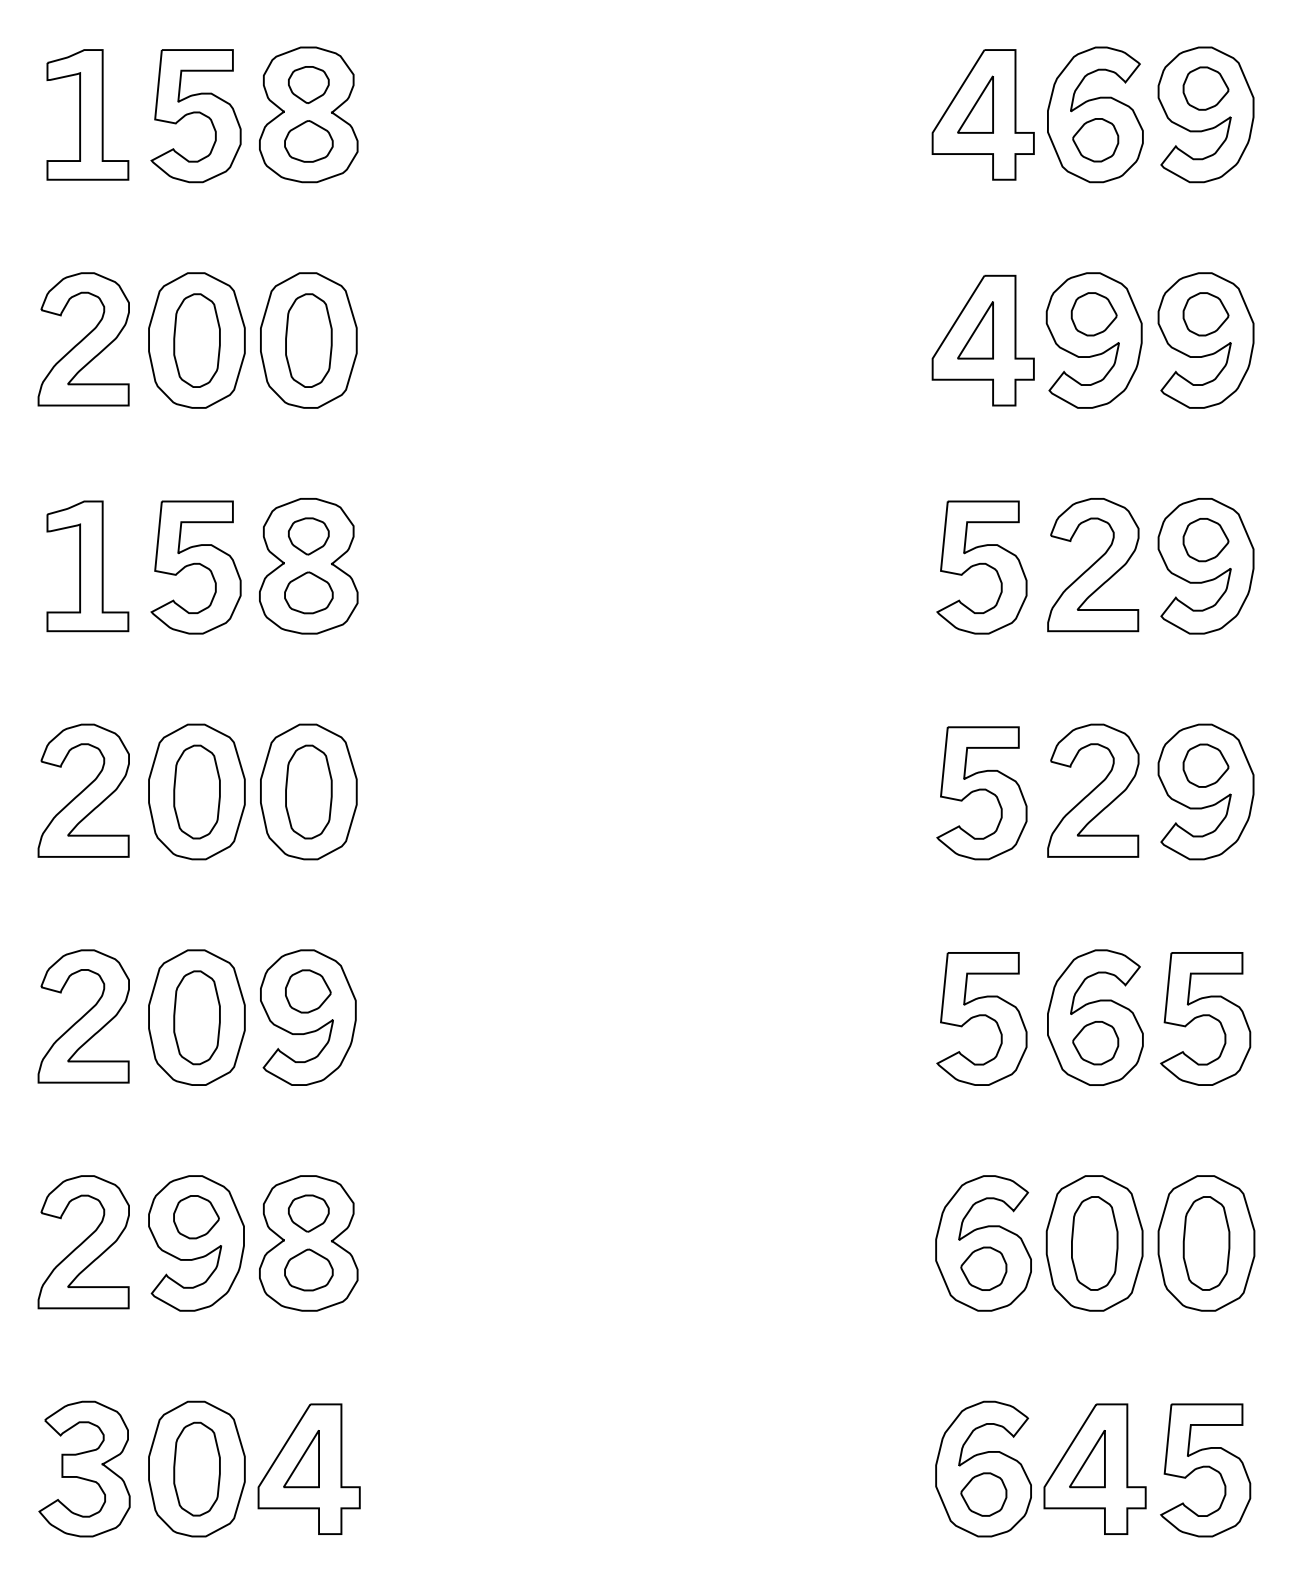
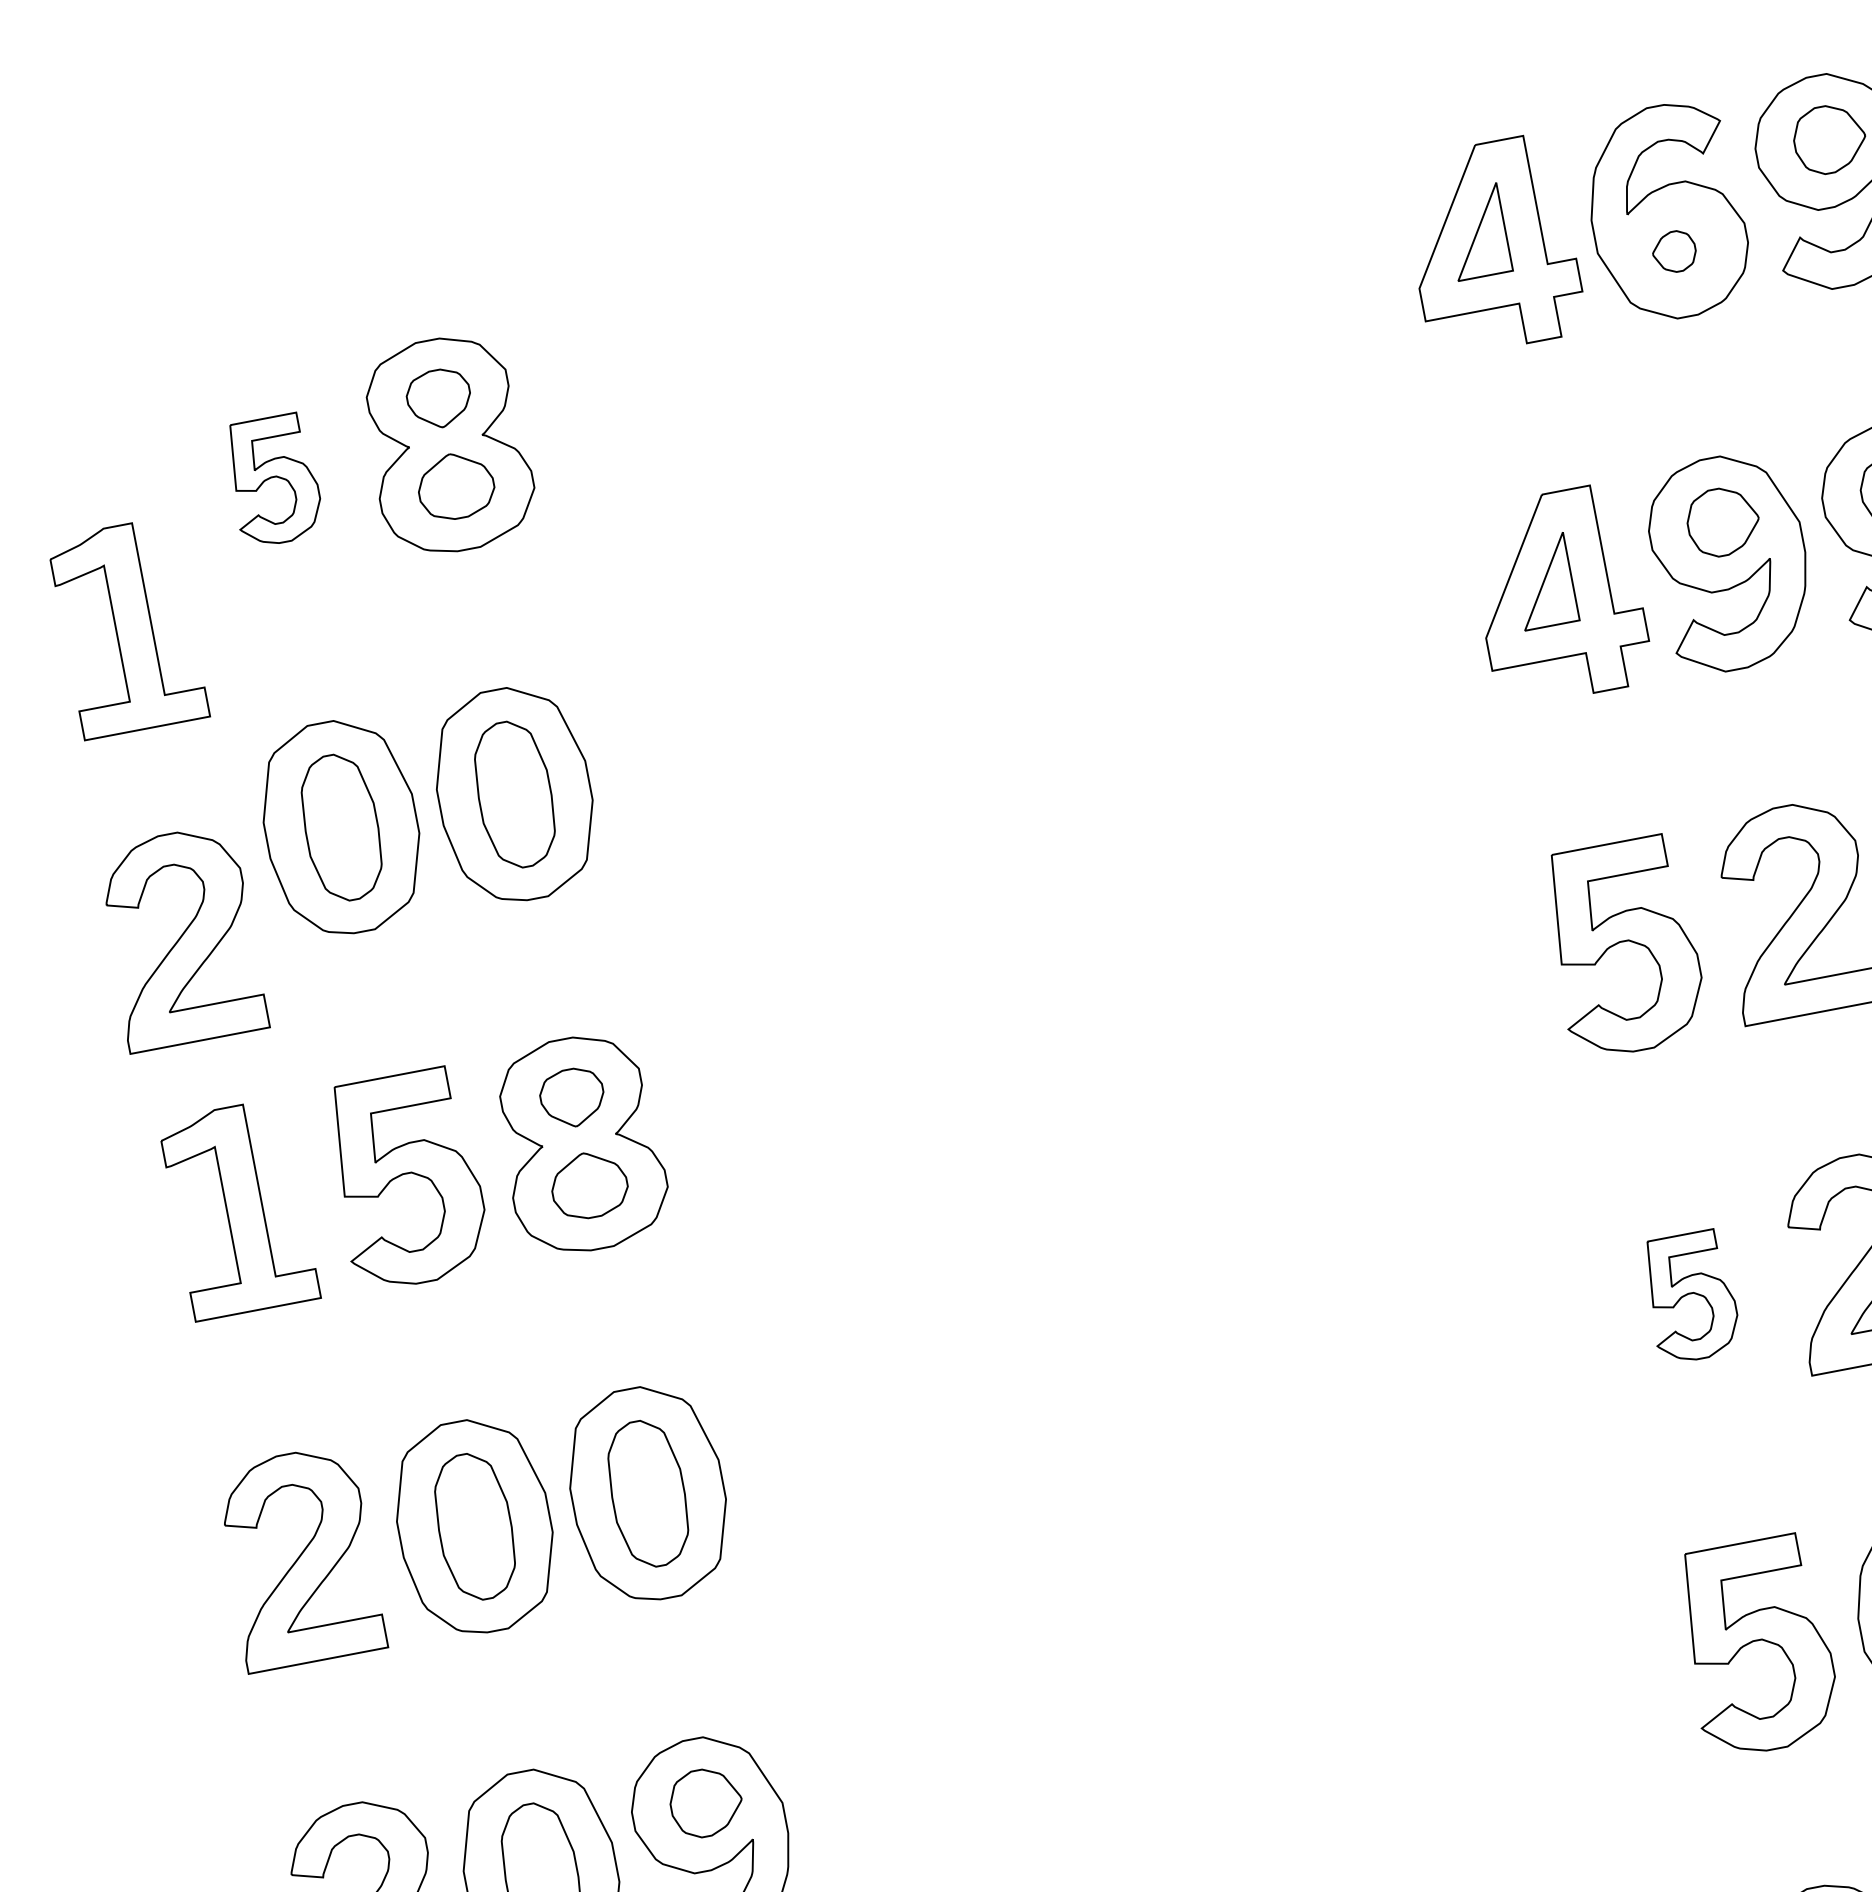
part: (87, 114) -> (127, 627), moved
part: (195, 116) -> (272, 481), size x0.6
part: (1095, 140) -> (1673, 252), size x0.6
part: (83, 339) -> (180, 938), moved
part: (981, 793) -> (1690, 1297), size x0.6

